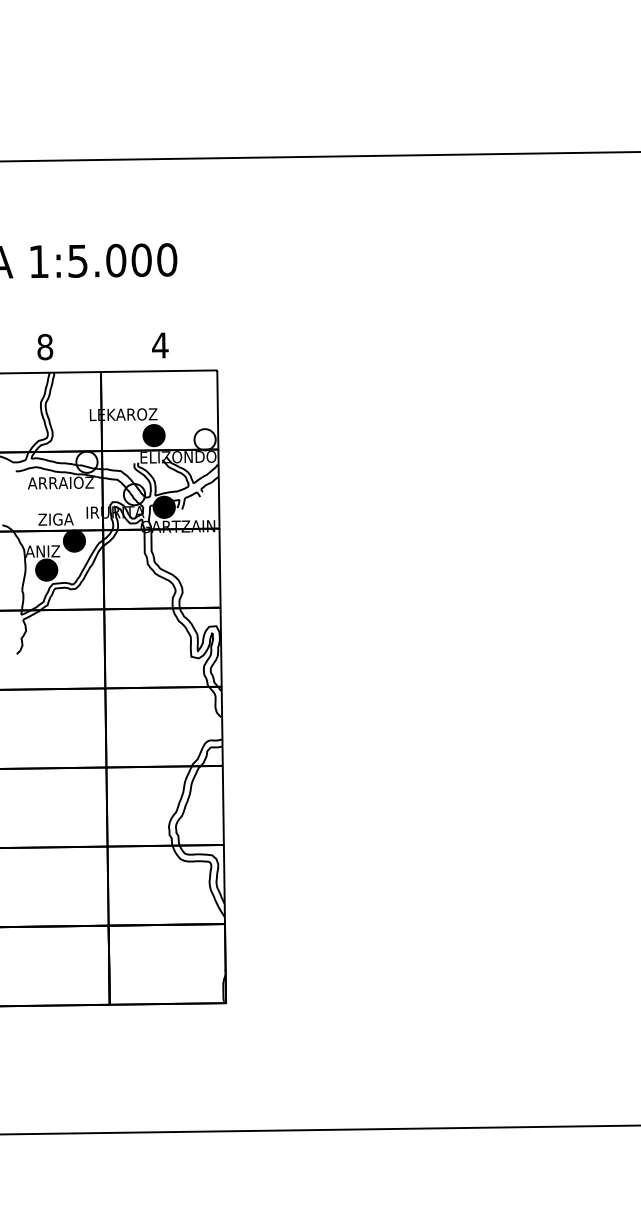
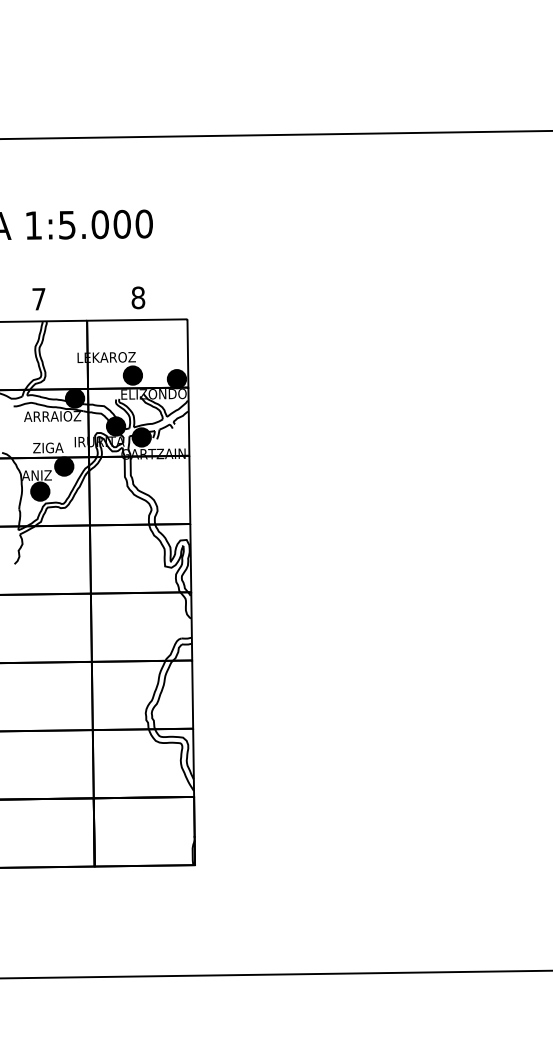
text: (160, 345) -> (138, 297), 4 -> 8
text: (45, 347) -> (39, 299), 8 -> 7
fill: (204, 439) -> (176, 378), added
fill: (86, 461) -> (74, 397), added
fill: (134, 494) -> (116, 426), added

